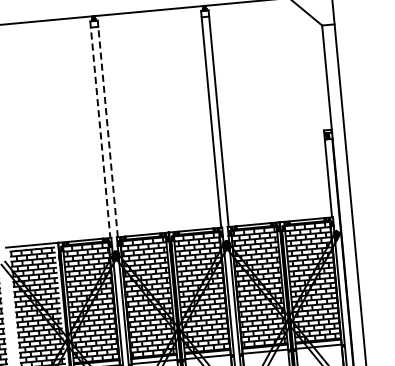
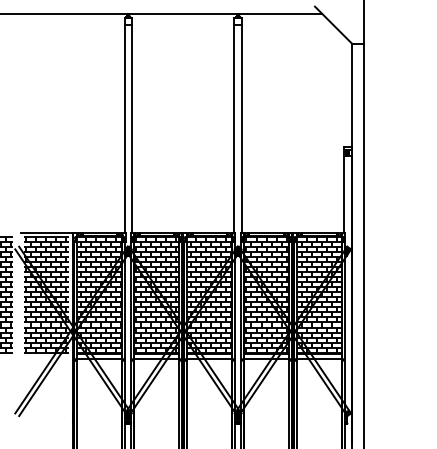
line: (108, 128) -> (132, 125), dashed -> solid
line: (100, 130) -> (124, 126), dashed -> solid

